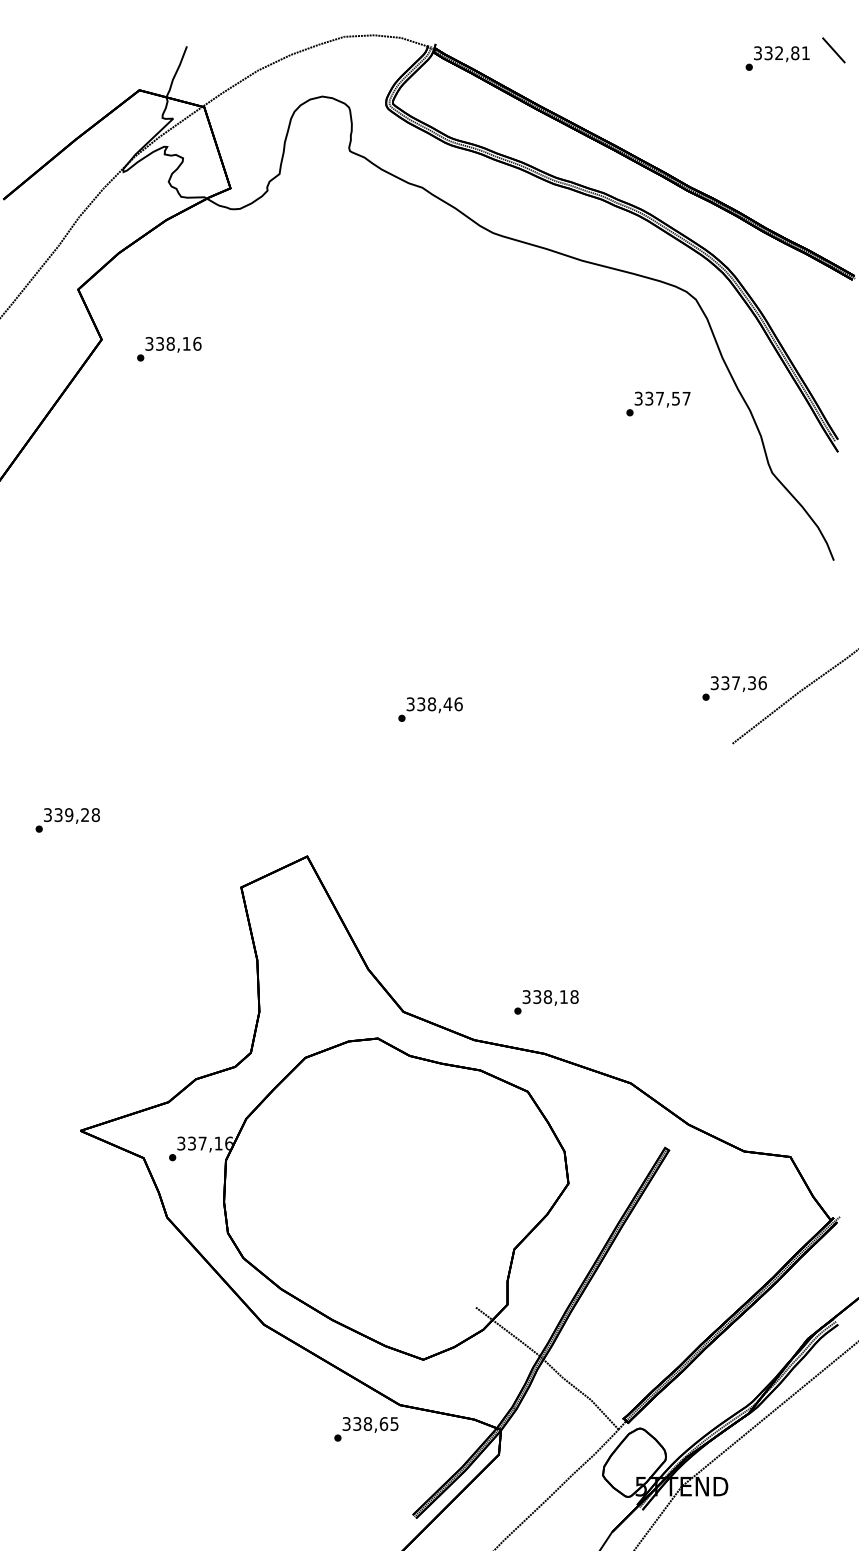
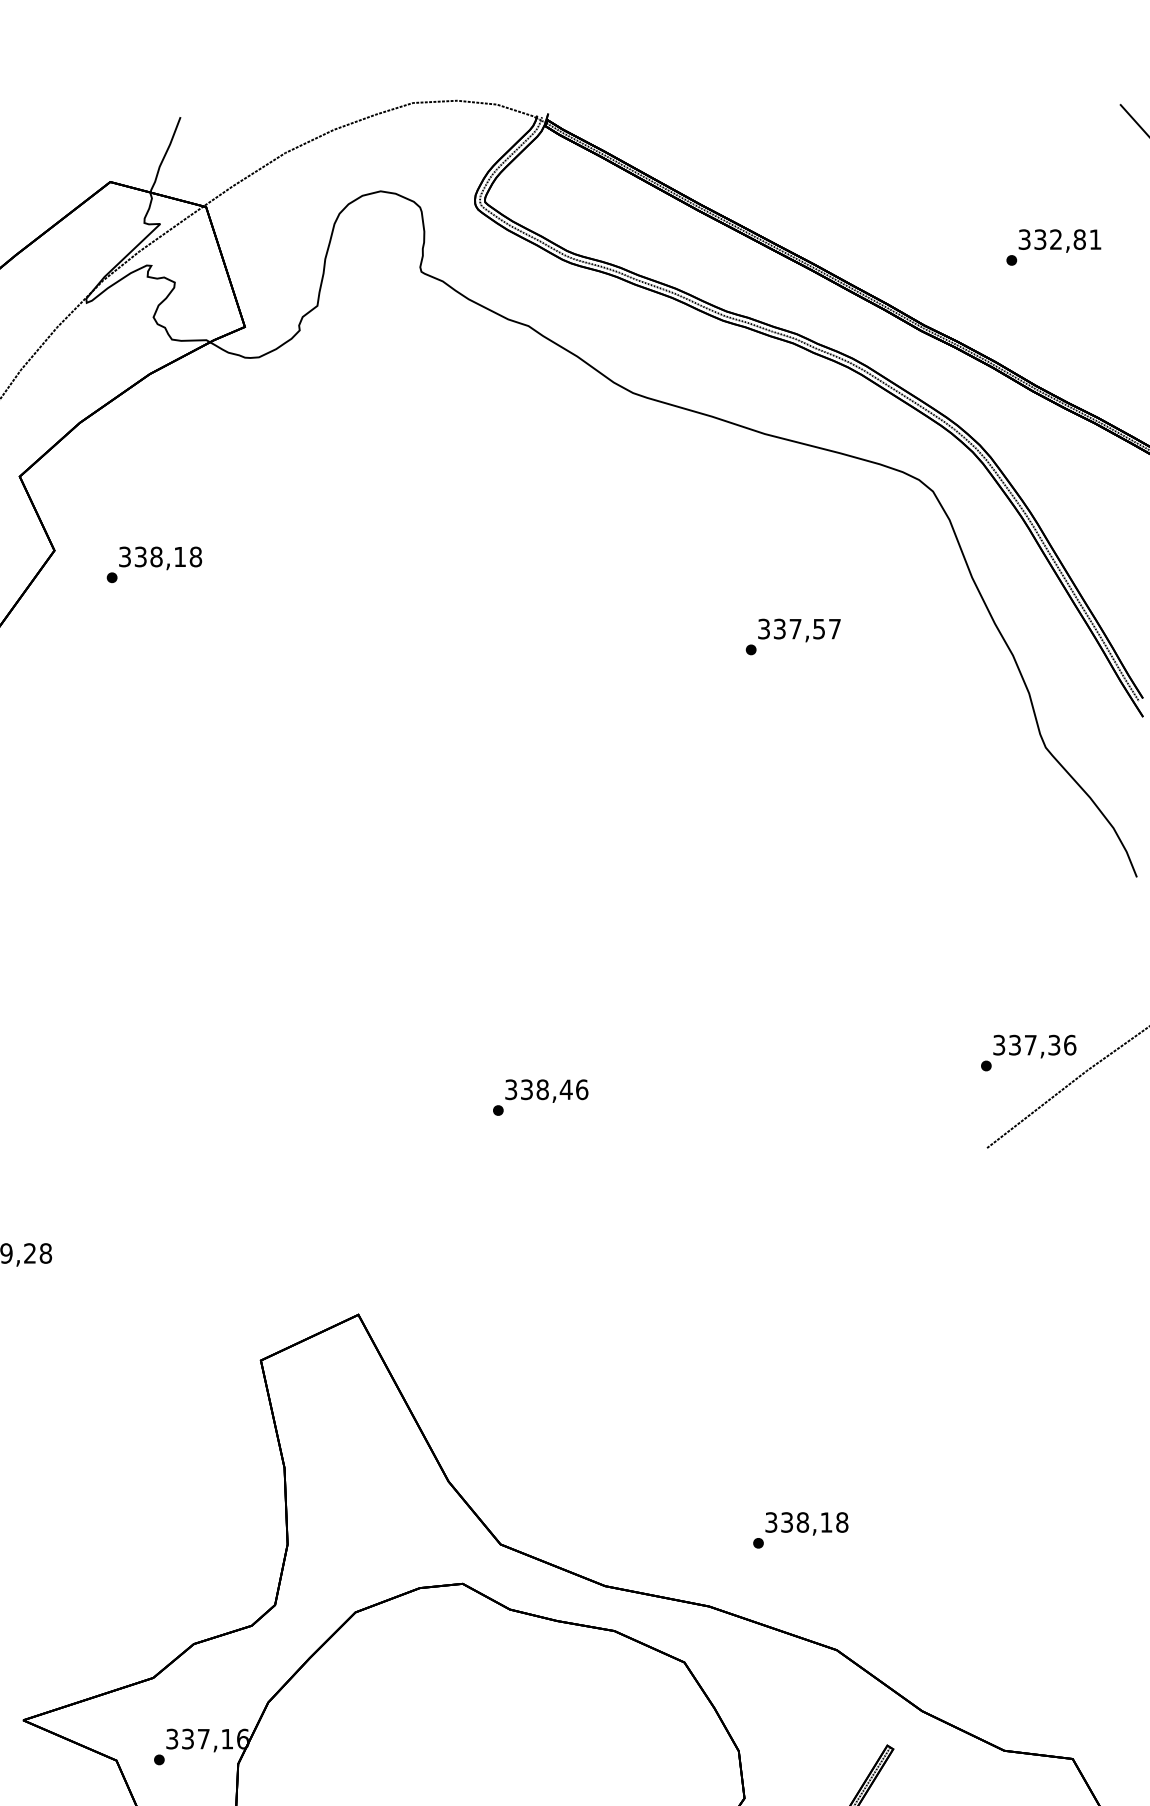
text: (777, 58) -> (1053, 247), moved
text: (197, 343) -> (196, 556), 338,16 -> 338,18
text: (658, 403) -> (793, 636), moved
text: (734, 688) -> (1028, 1053), moved
text: (546, 1002) -> (800, 1530), moved

